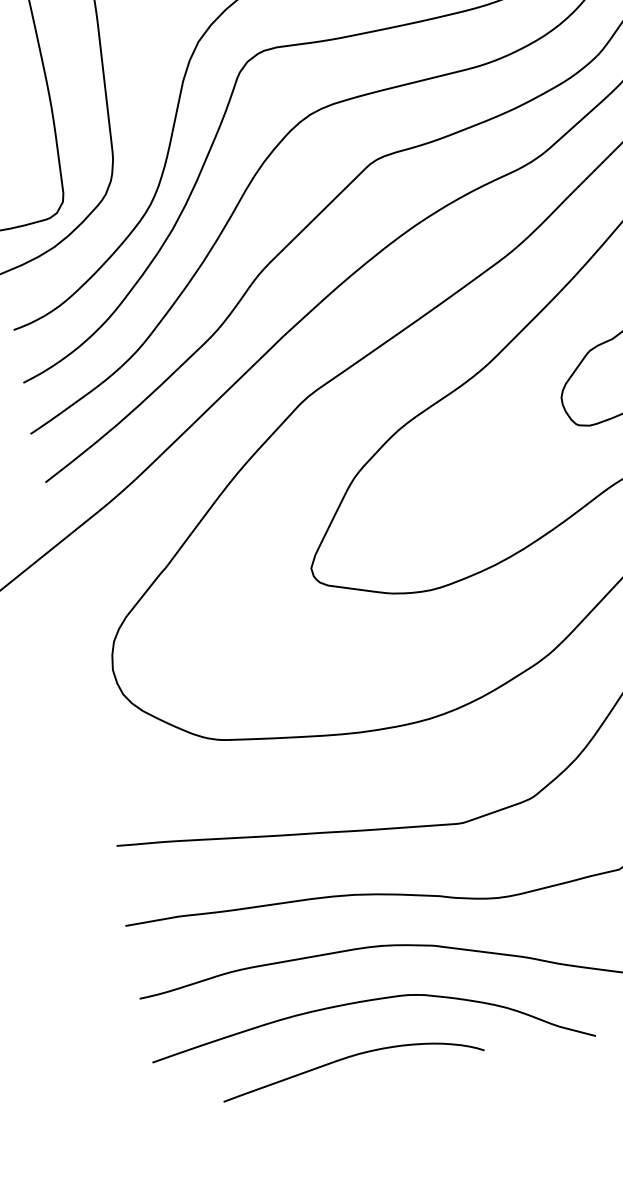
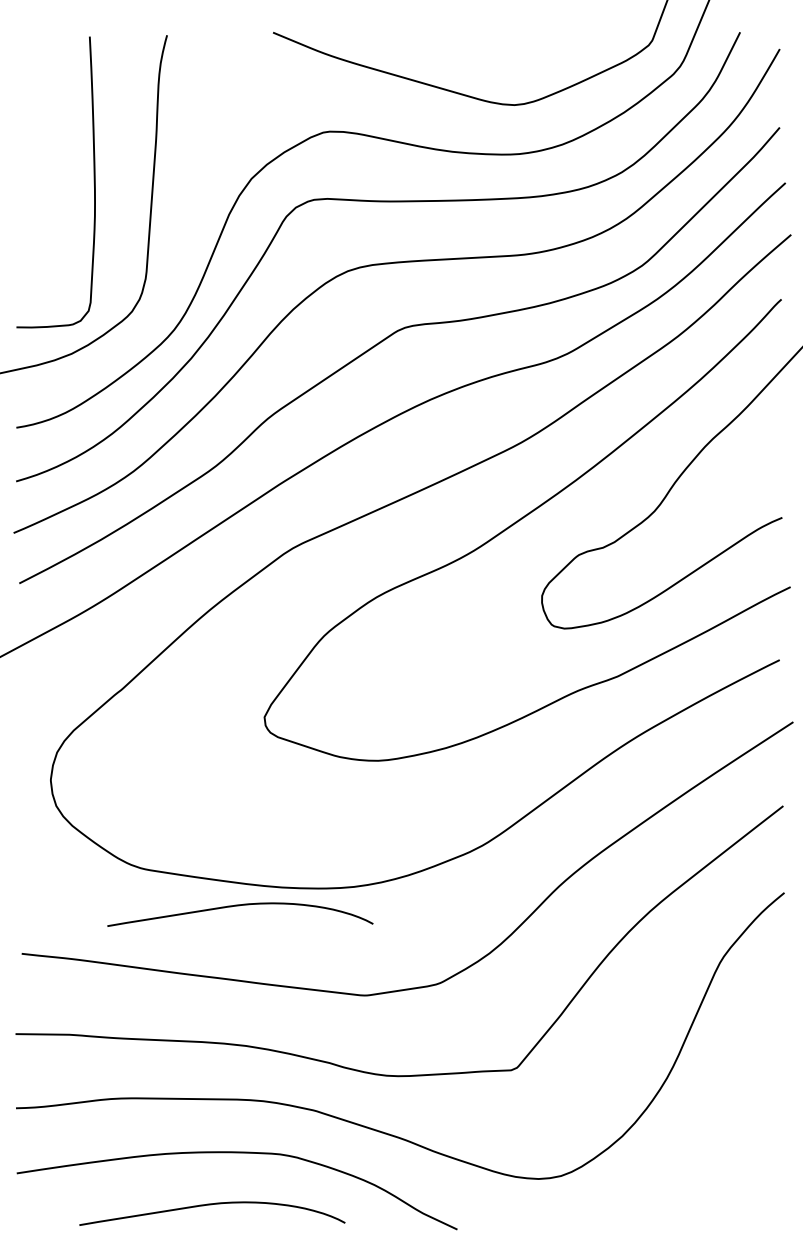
curve: (321, 759) -> (239, 906), added

